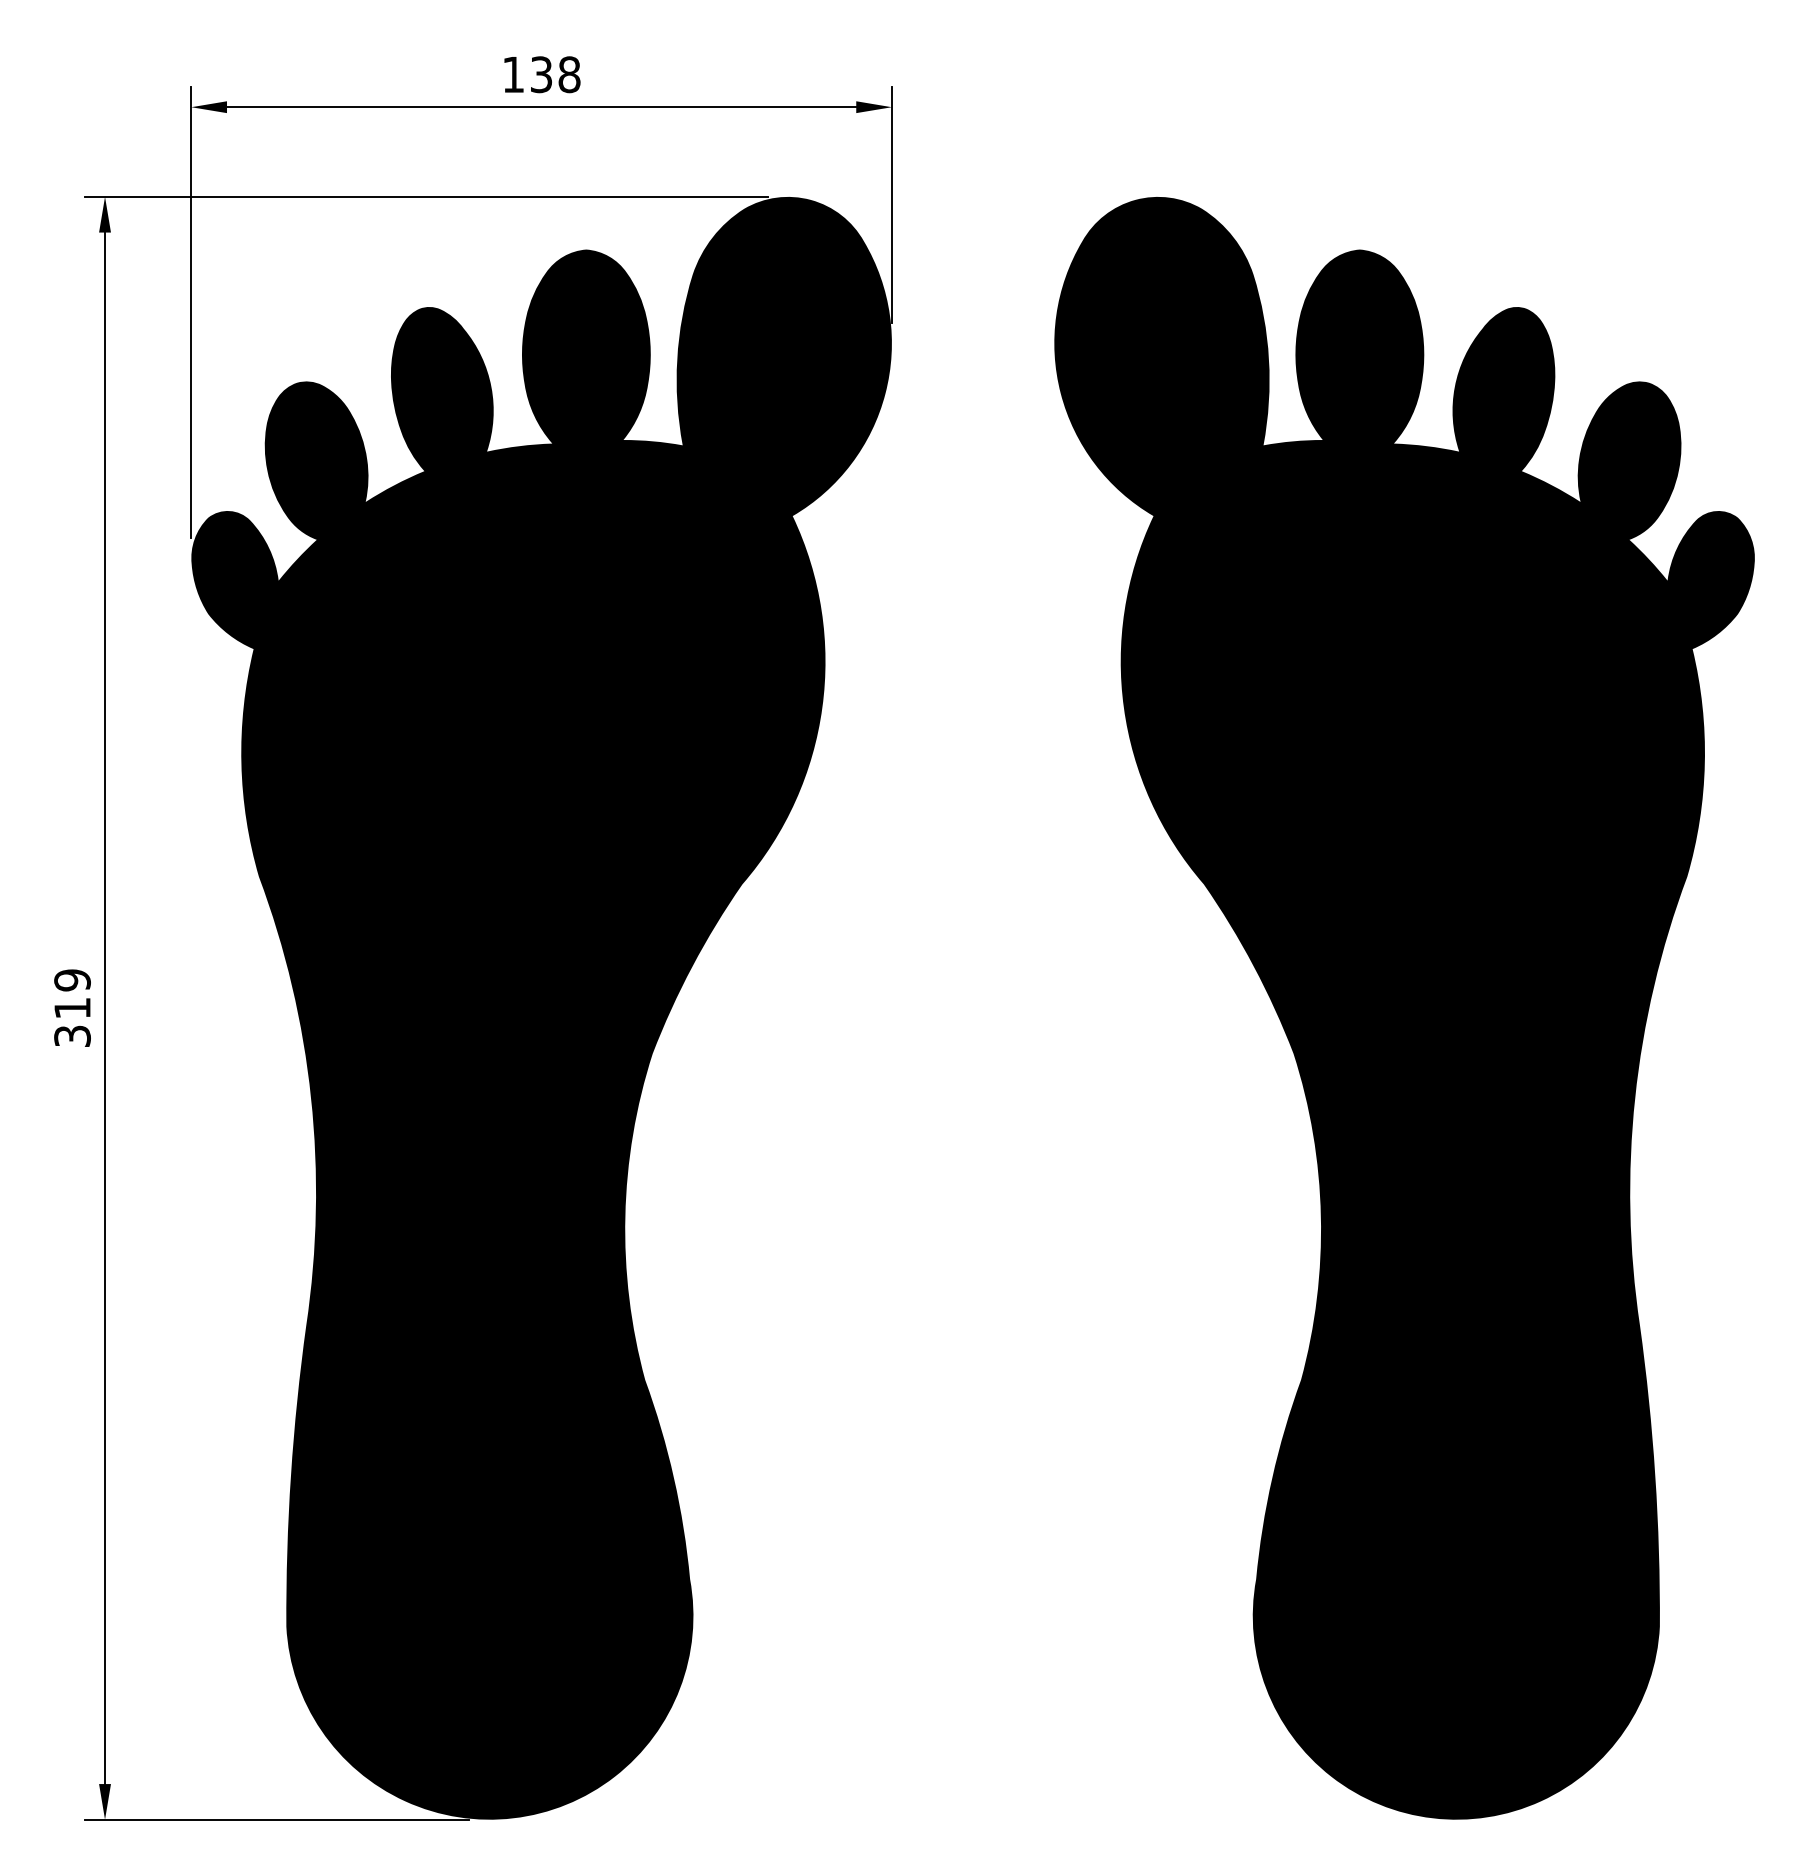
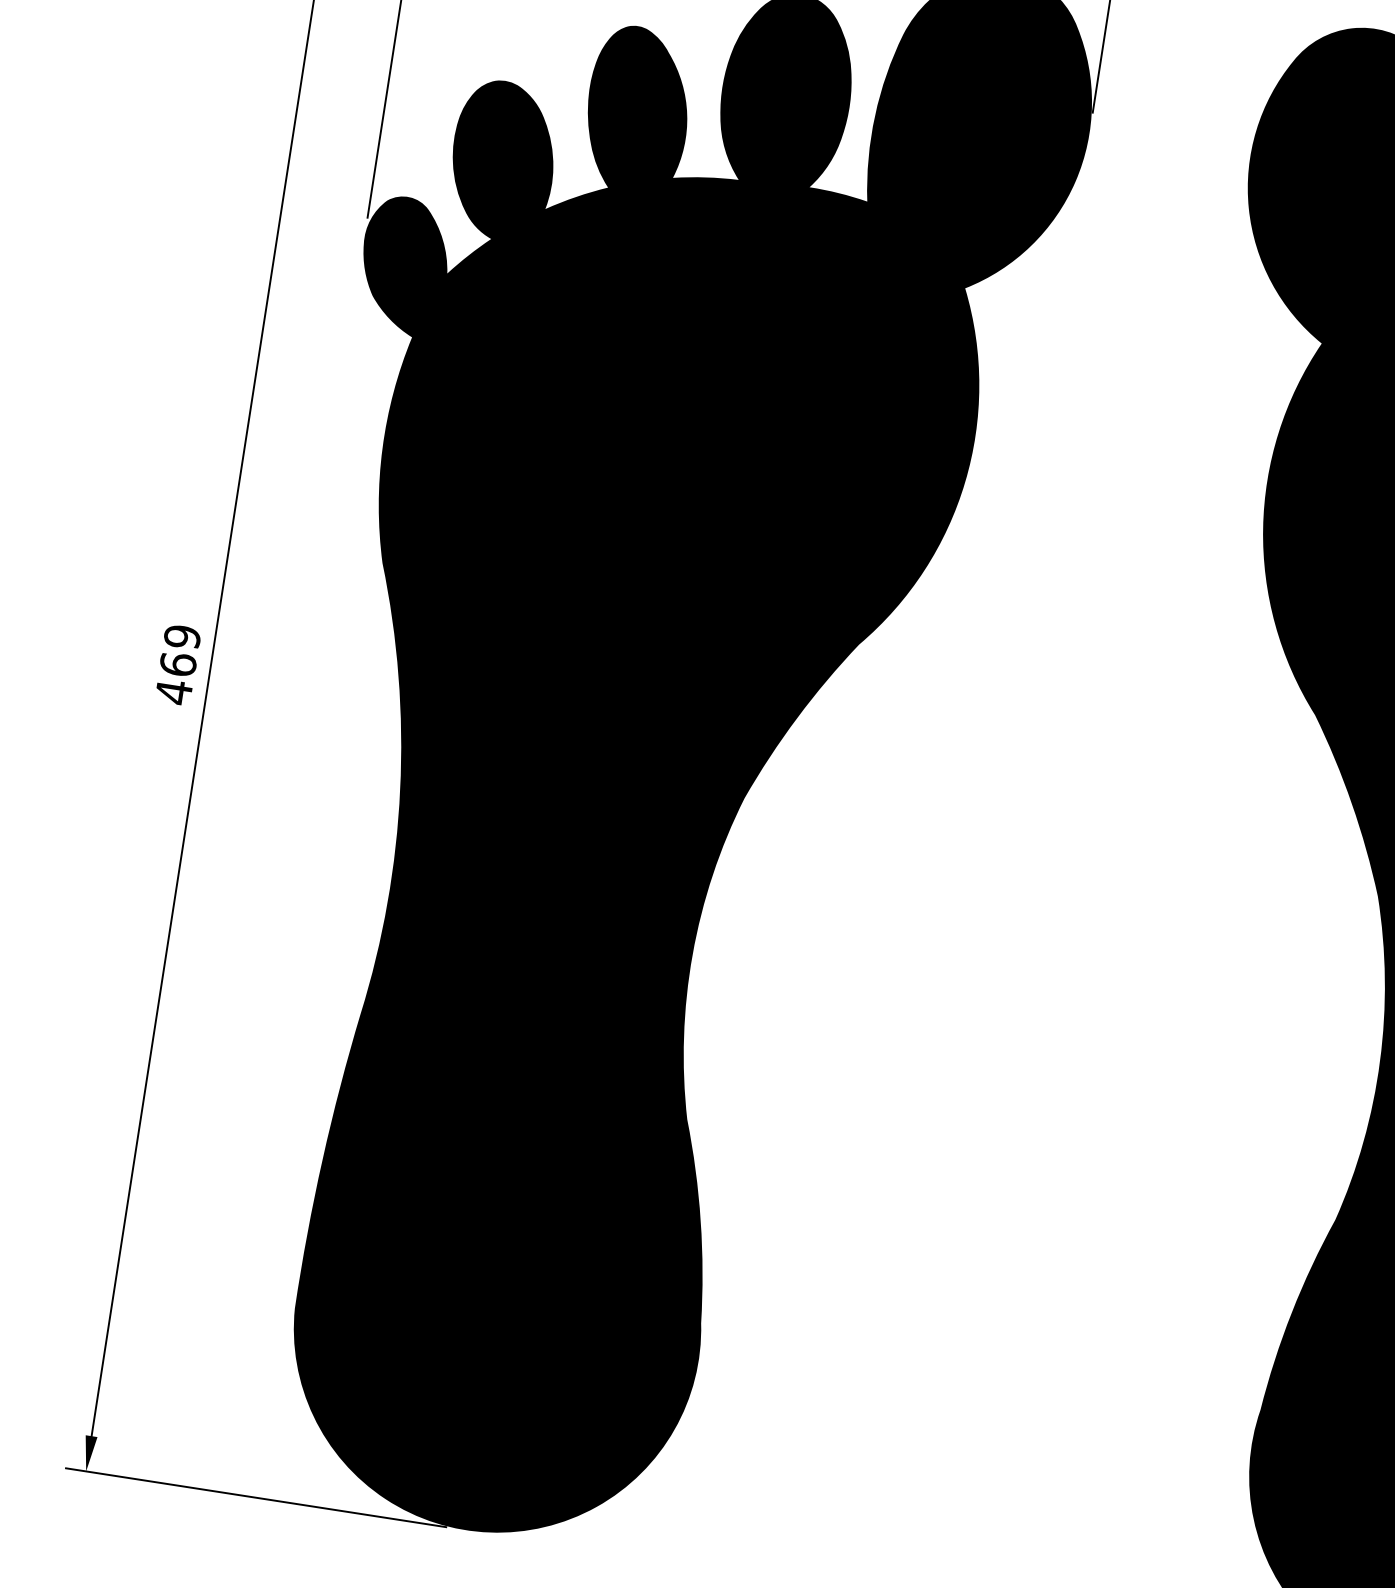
text: (72, 1022) -> (175, 678), 319 -> 469

